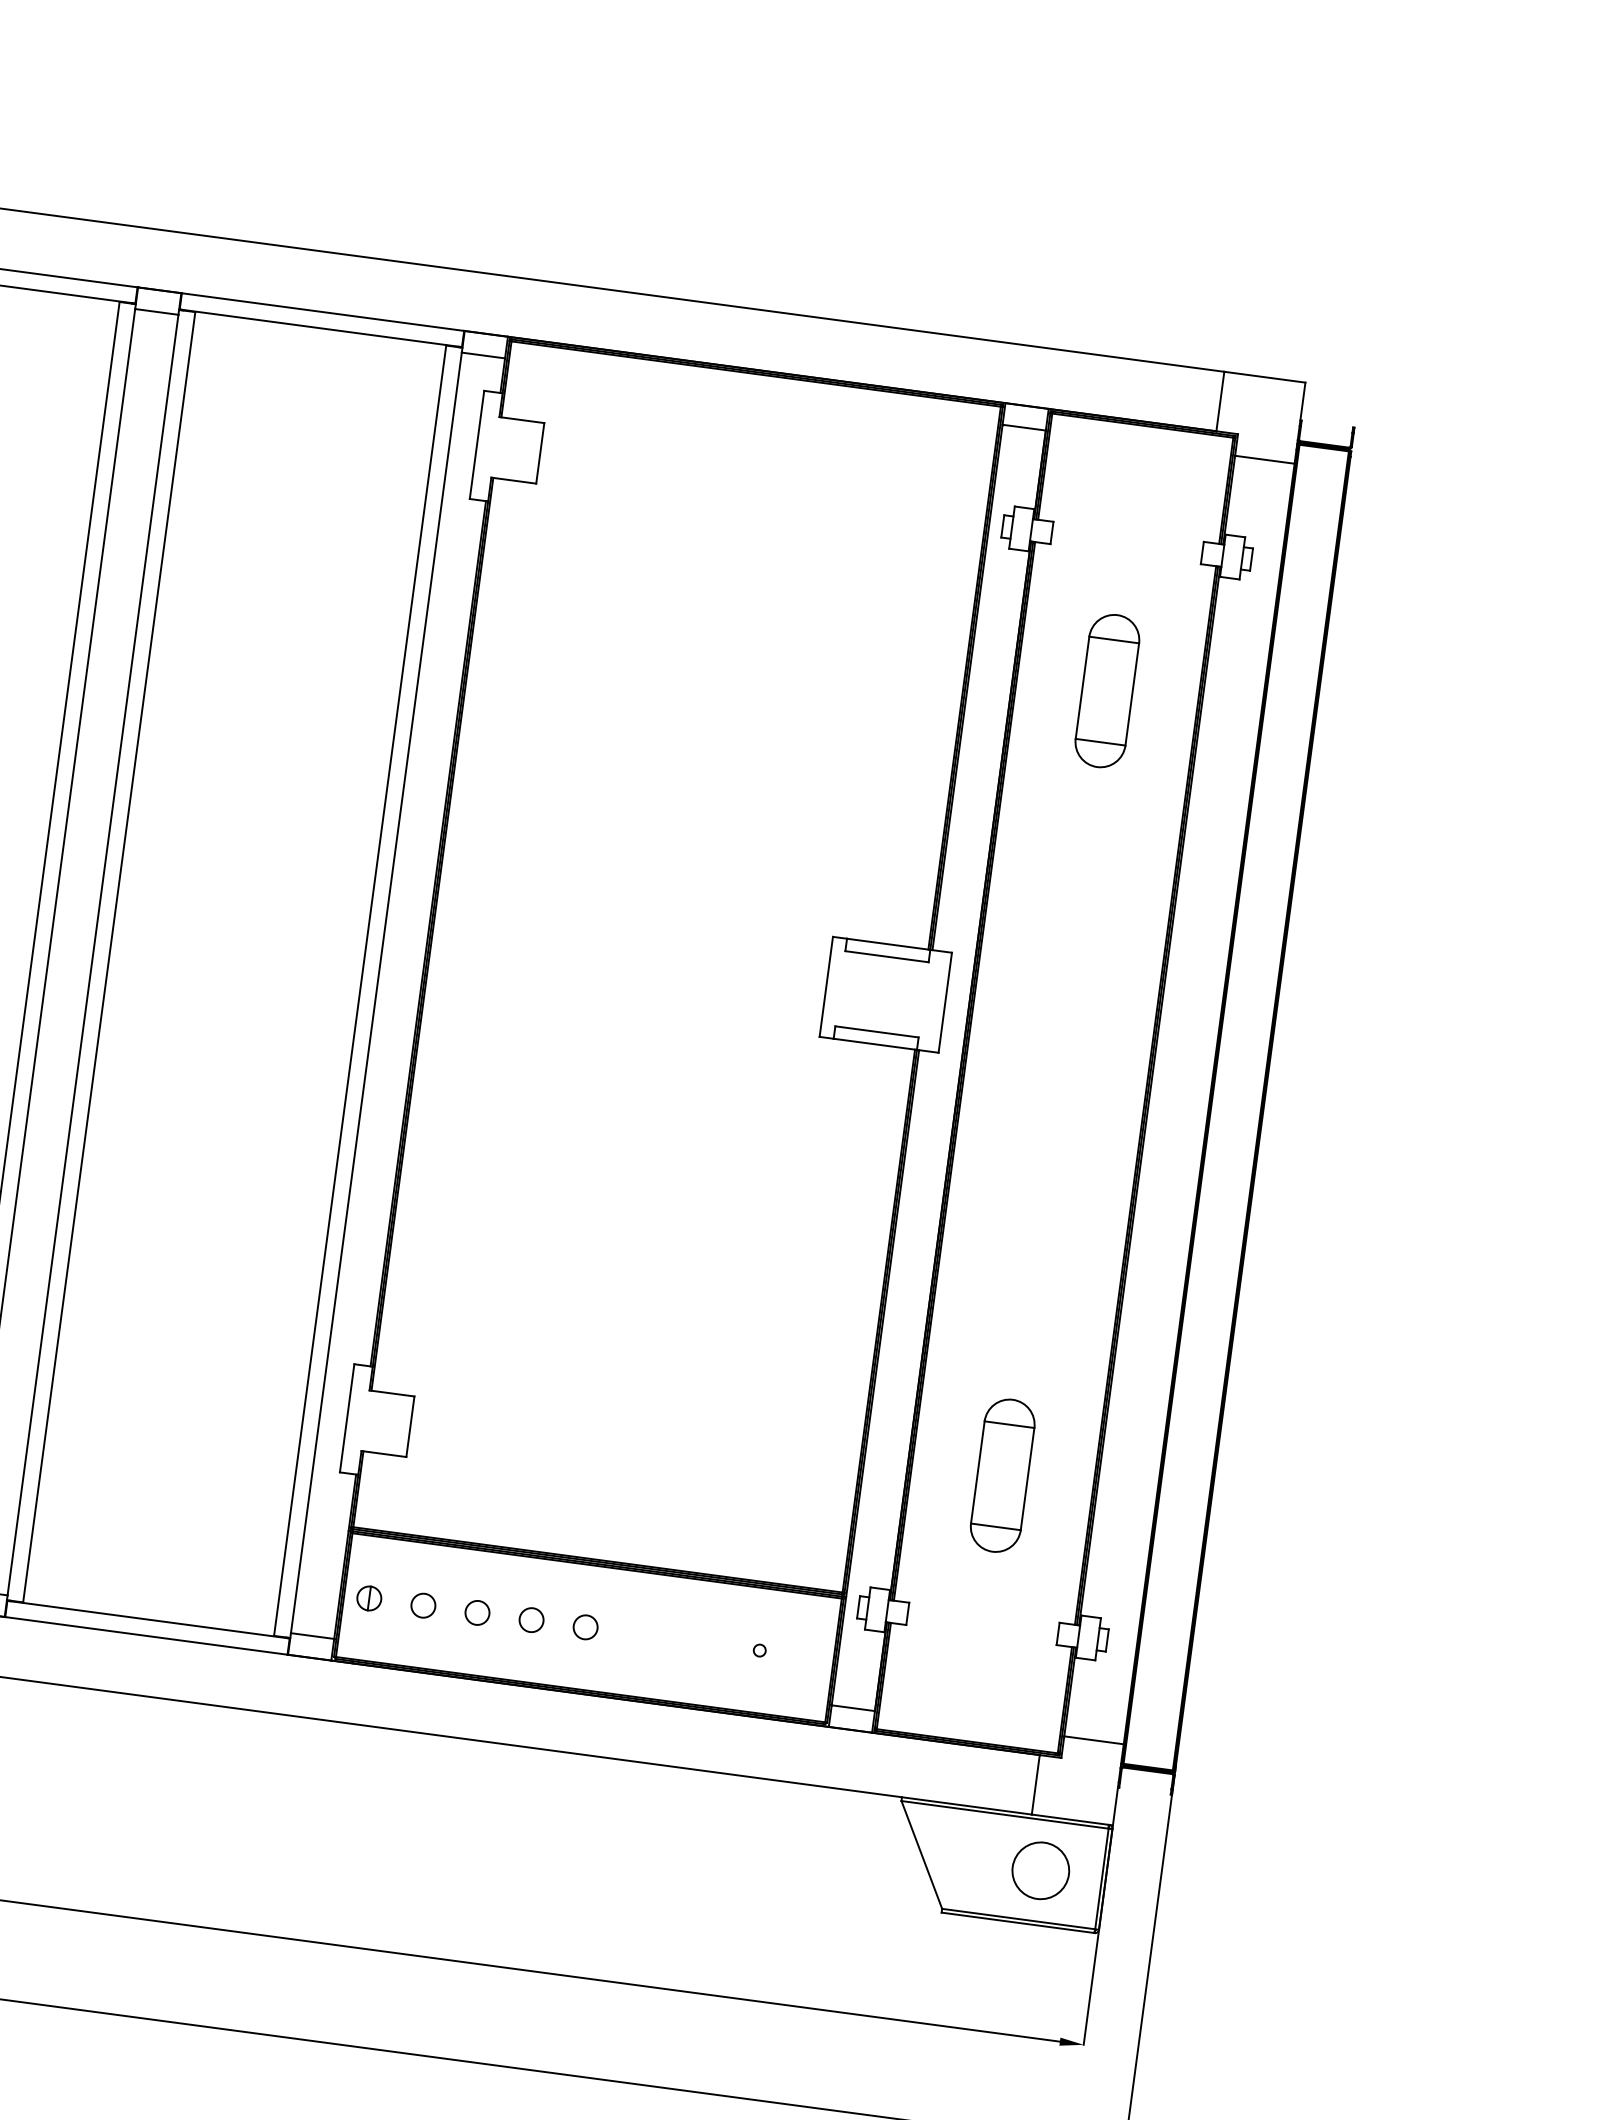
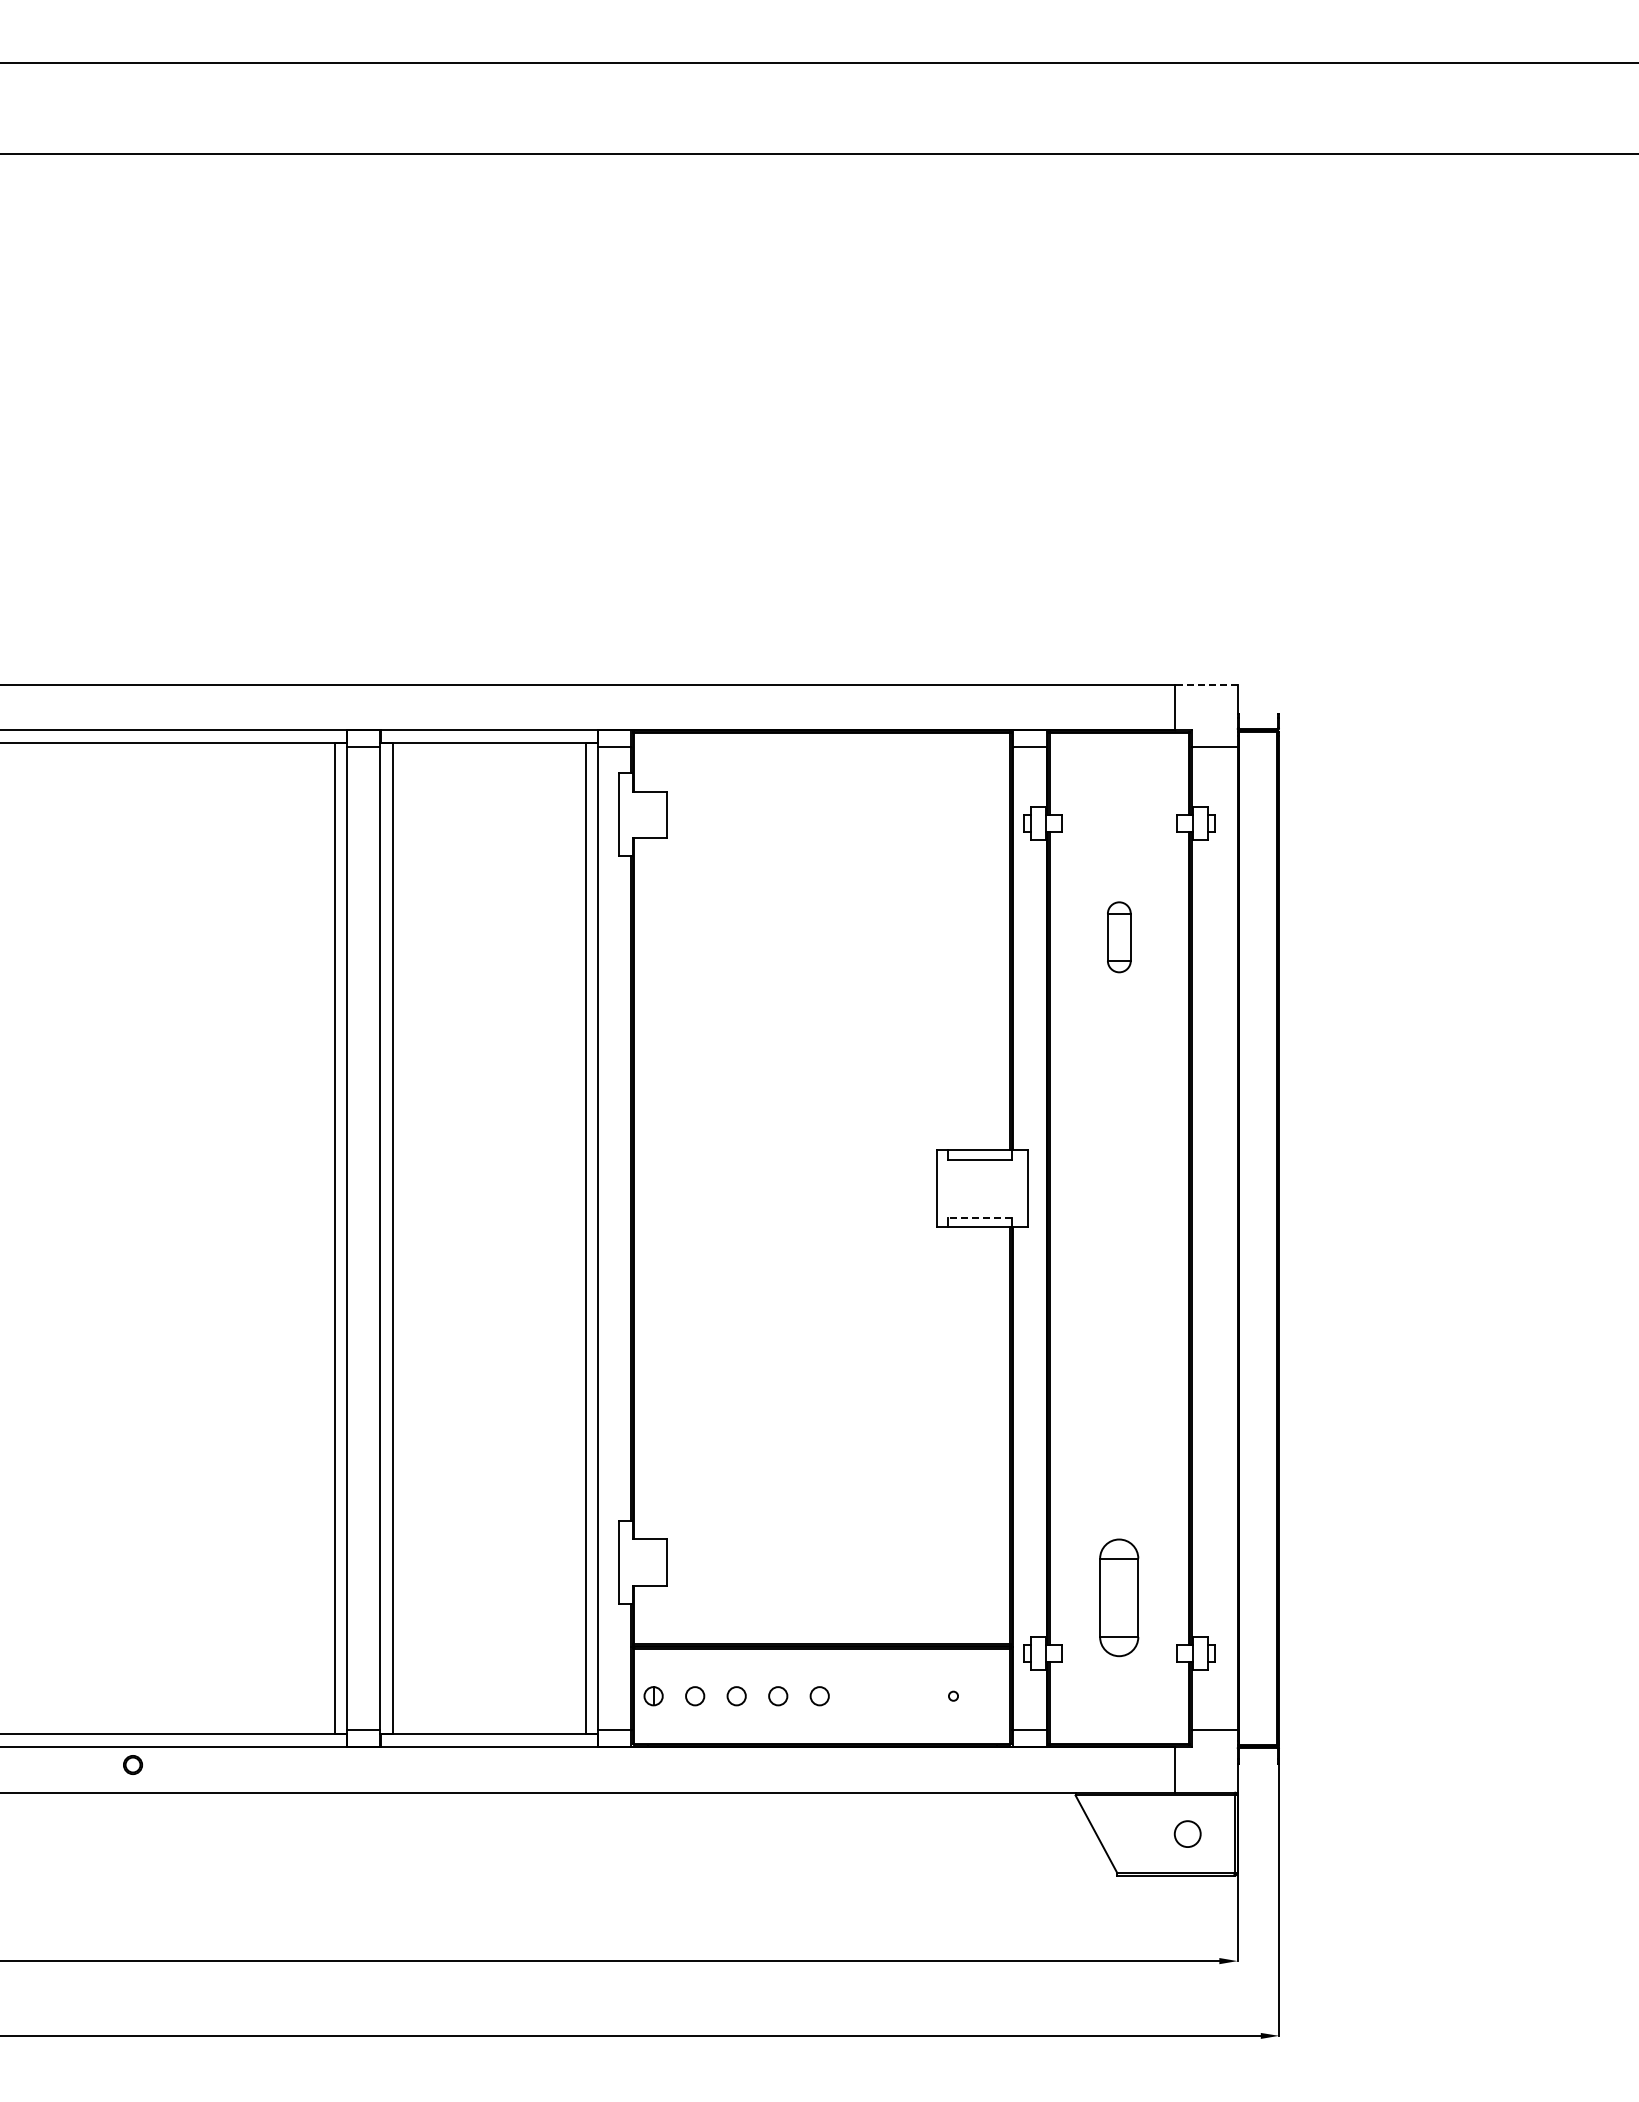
line: (1263, 377) -> (1205, 684), solid -> dashed
part: (1107, 691) -> (1119, 937), size x0.6
line: (876, 1031) -> (979, 1217), solid -> dashed
part: (1003, 1475) -> (1119, 1597), moved
circle: (1040, 1869) -> (1187, 1833), size x0.6

